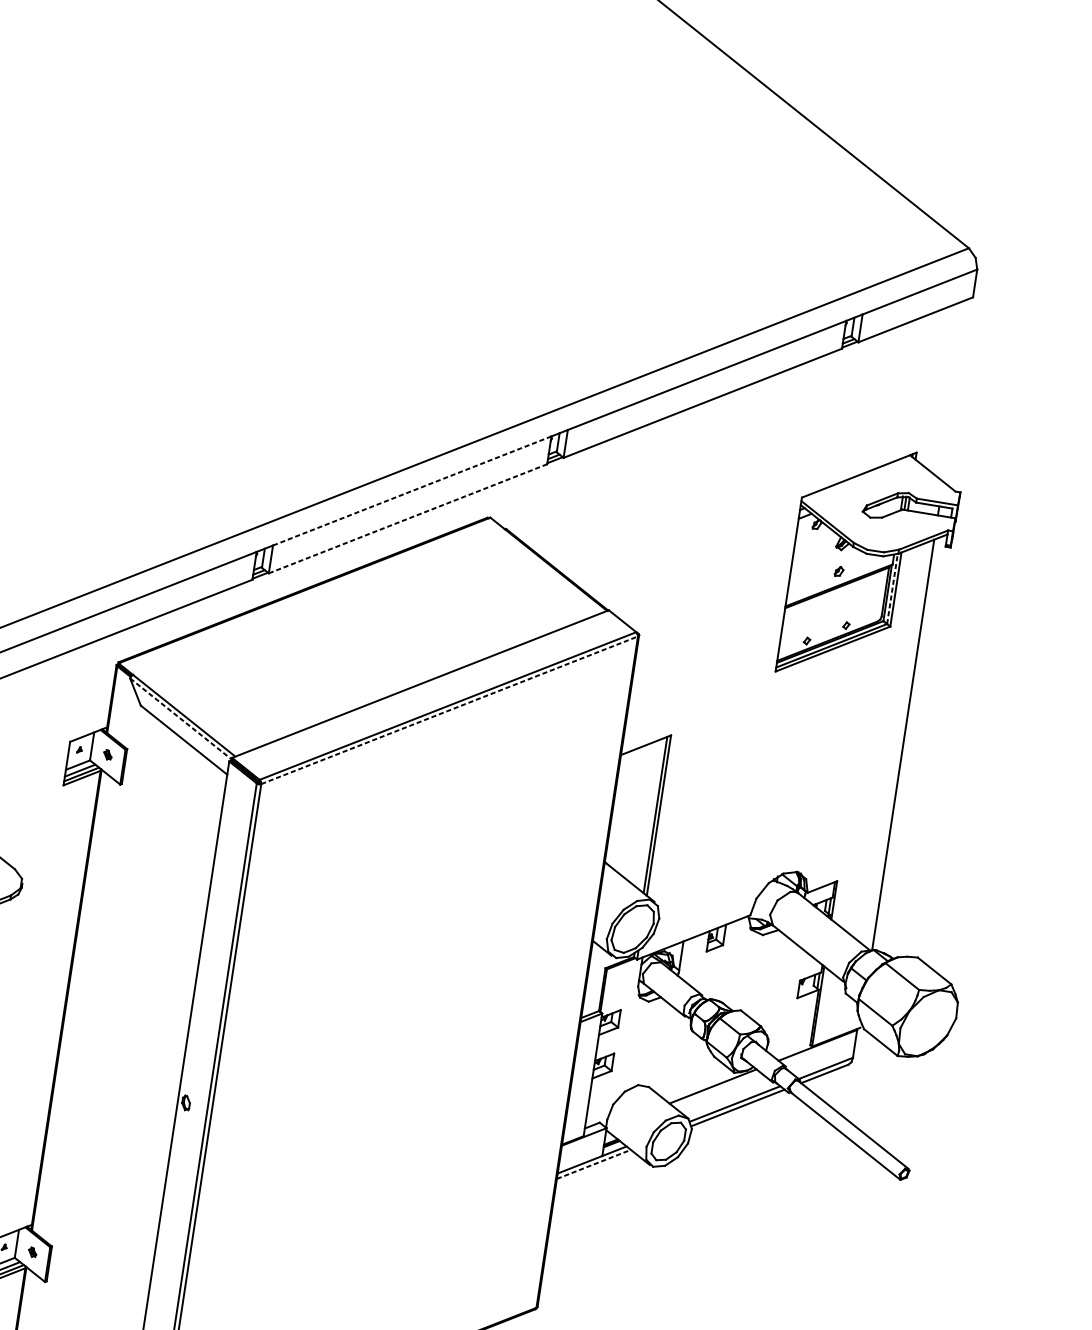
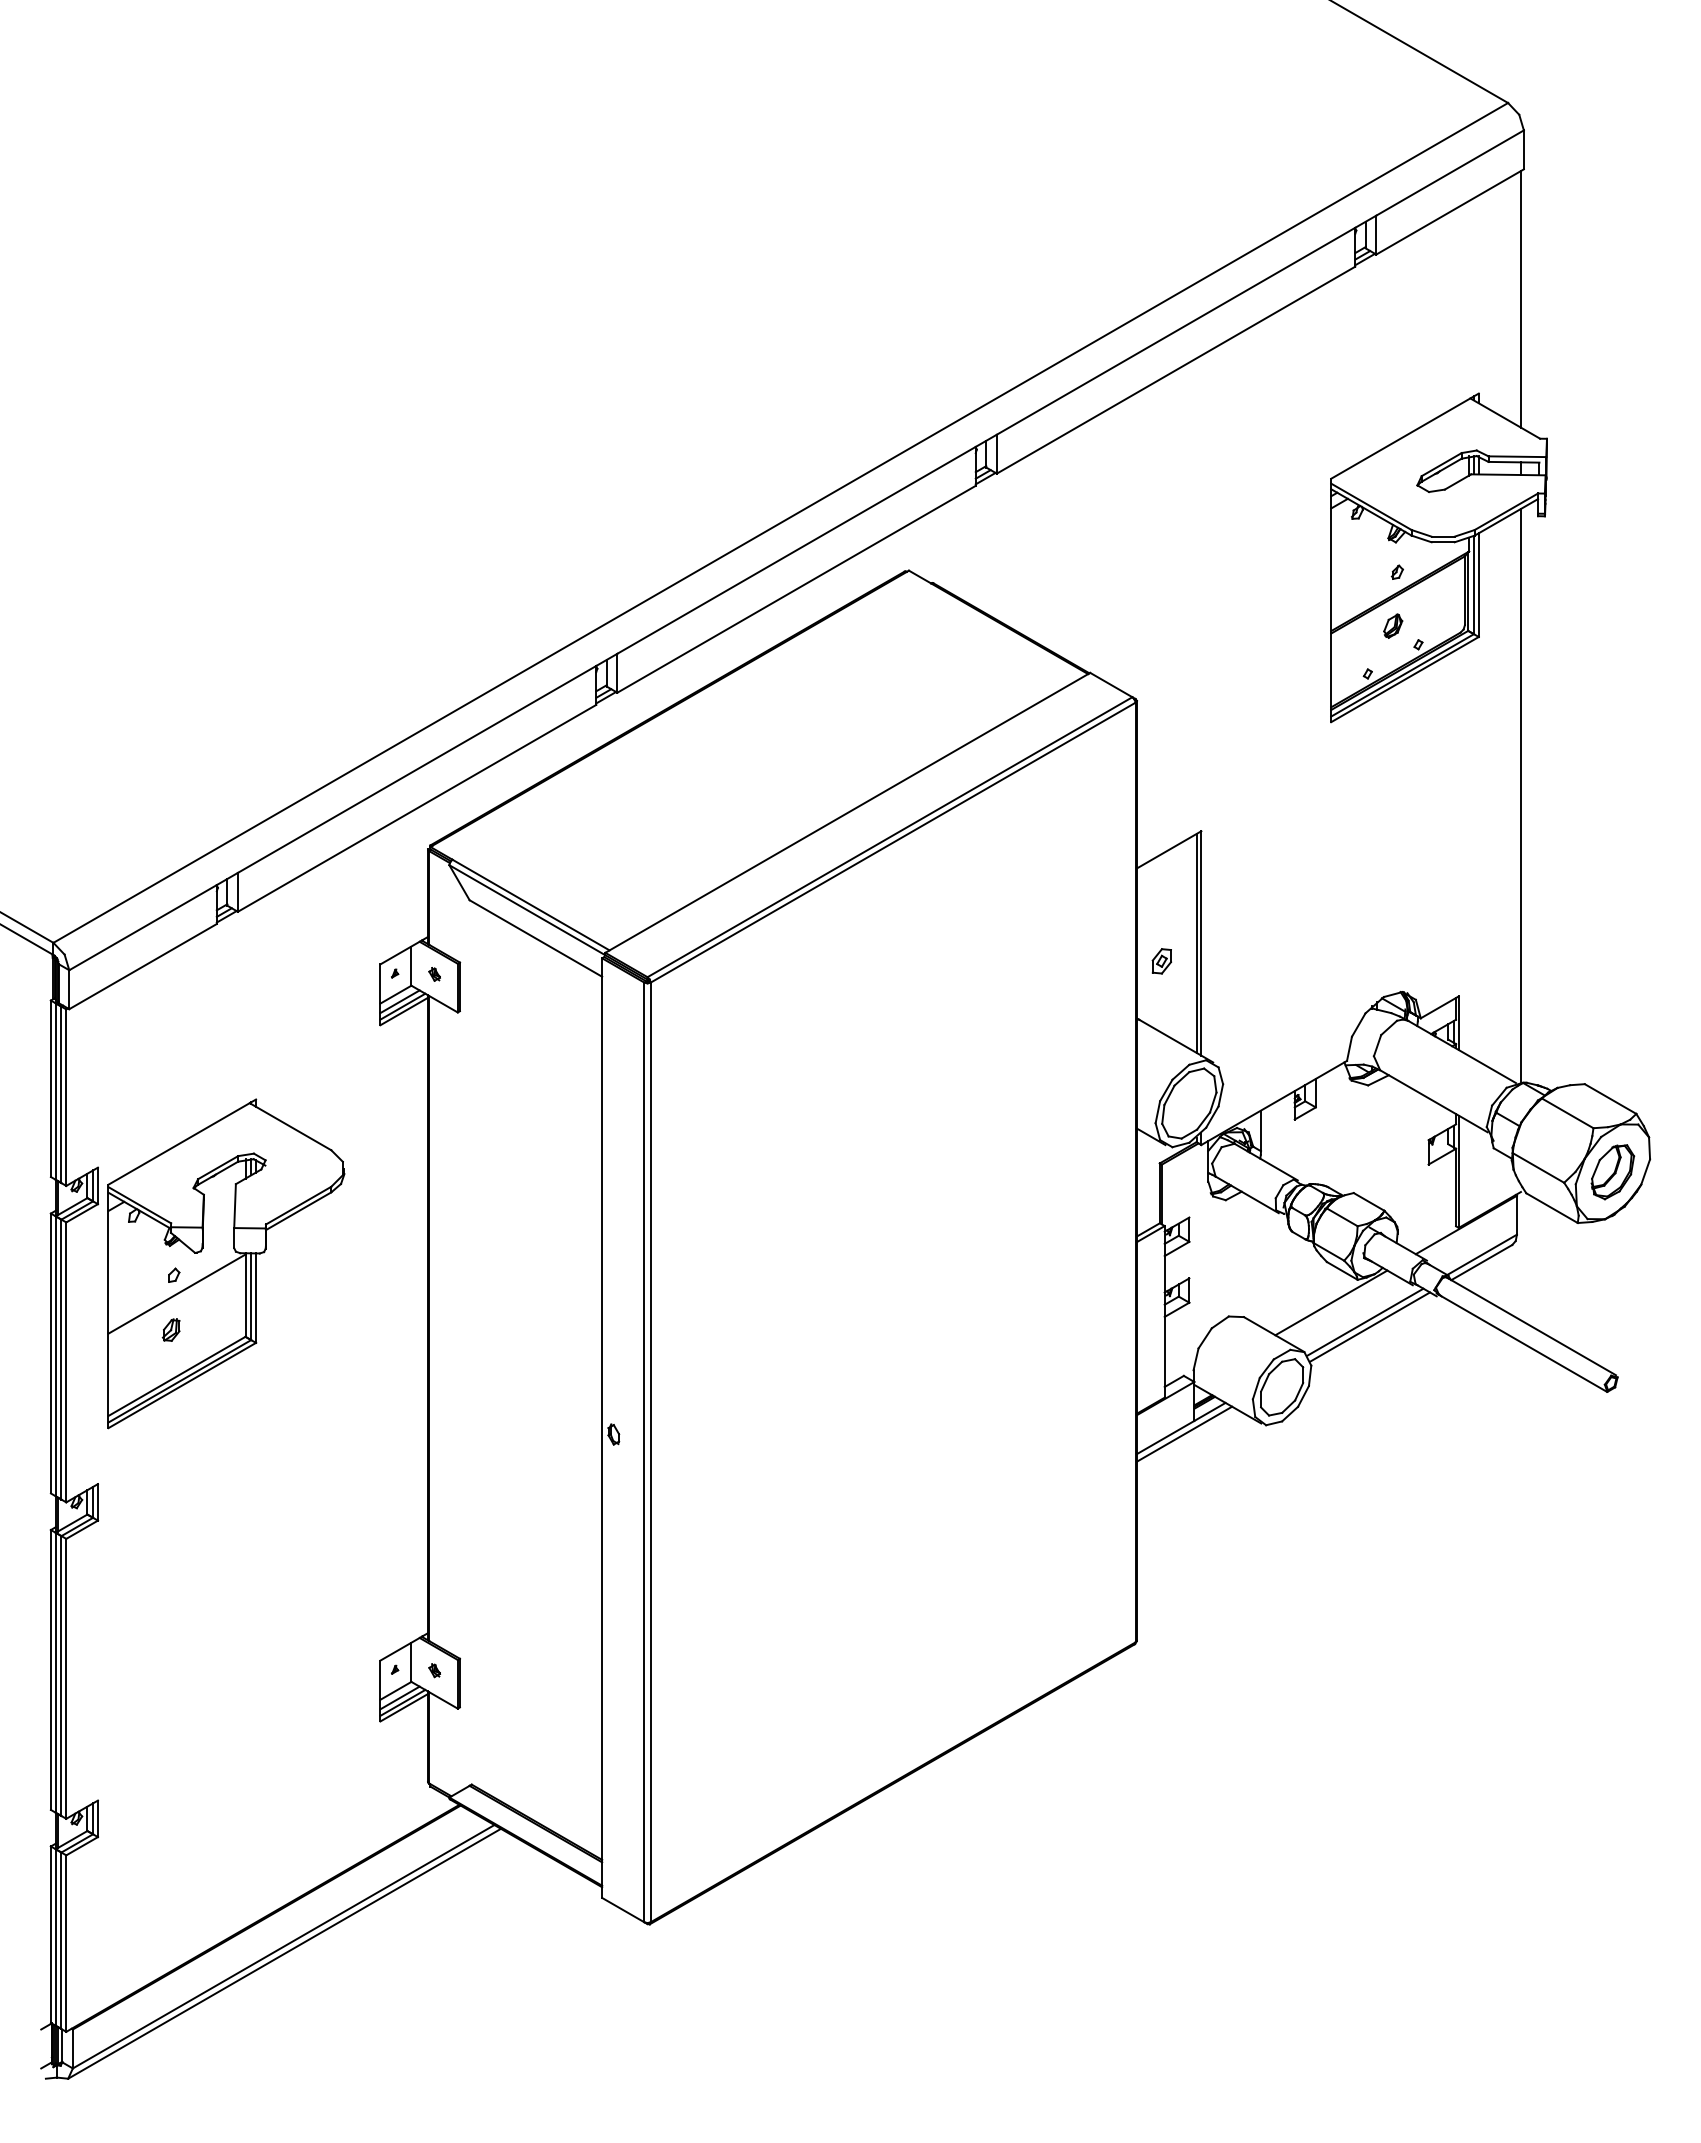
line: (956, 389) -> (1520, 299), added
line: (412, 491) -> (796, 550), dashed -> solid
line: (407, 518) -> (796, 589), dashed -> solid
line: (892, 588) -> (1473, 584), dashed -> solid
part: (830, 609) -> (1393, 625), added
line: (449, 710) -> (893, 842), dashed -> solid
line: (181, 719) -> (527, 910), dashed -> solid
part: (628, 824) -> (1161, 961), added
part: (927, 1023) -> (1612, 1172), added
line: (593, 1164) -> (1184, 1434), dashed -> solid

